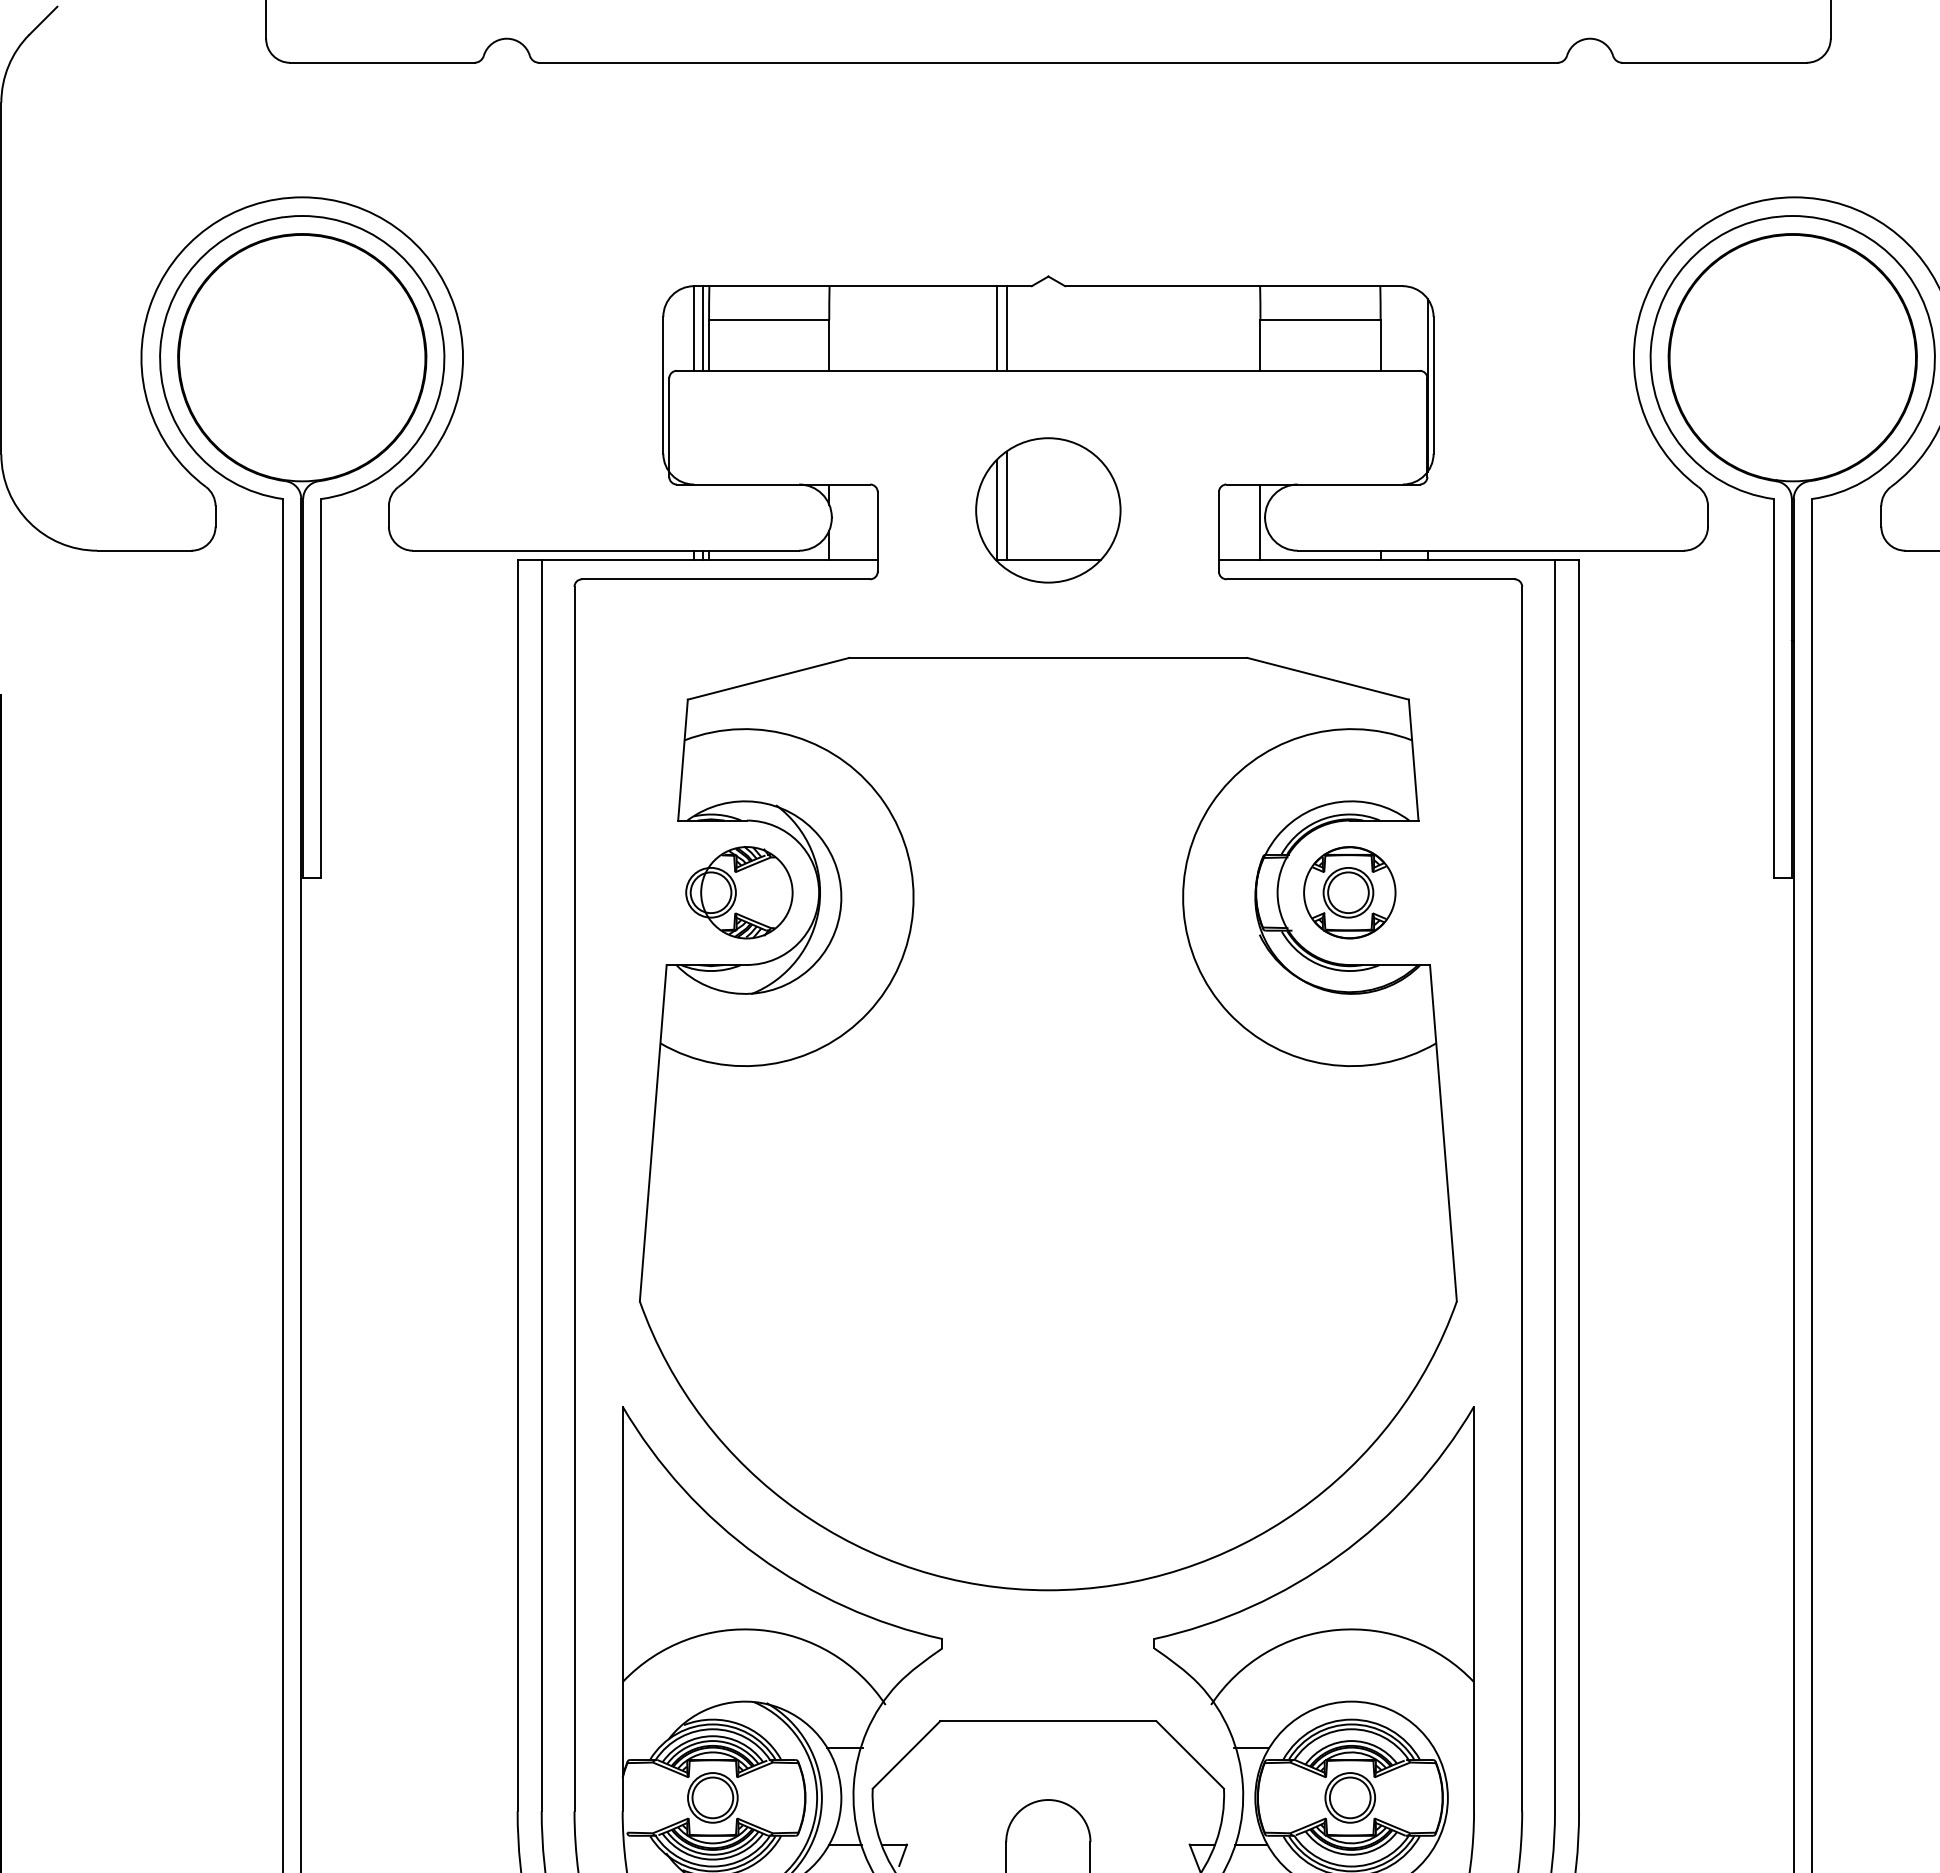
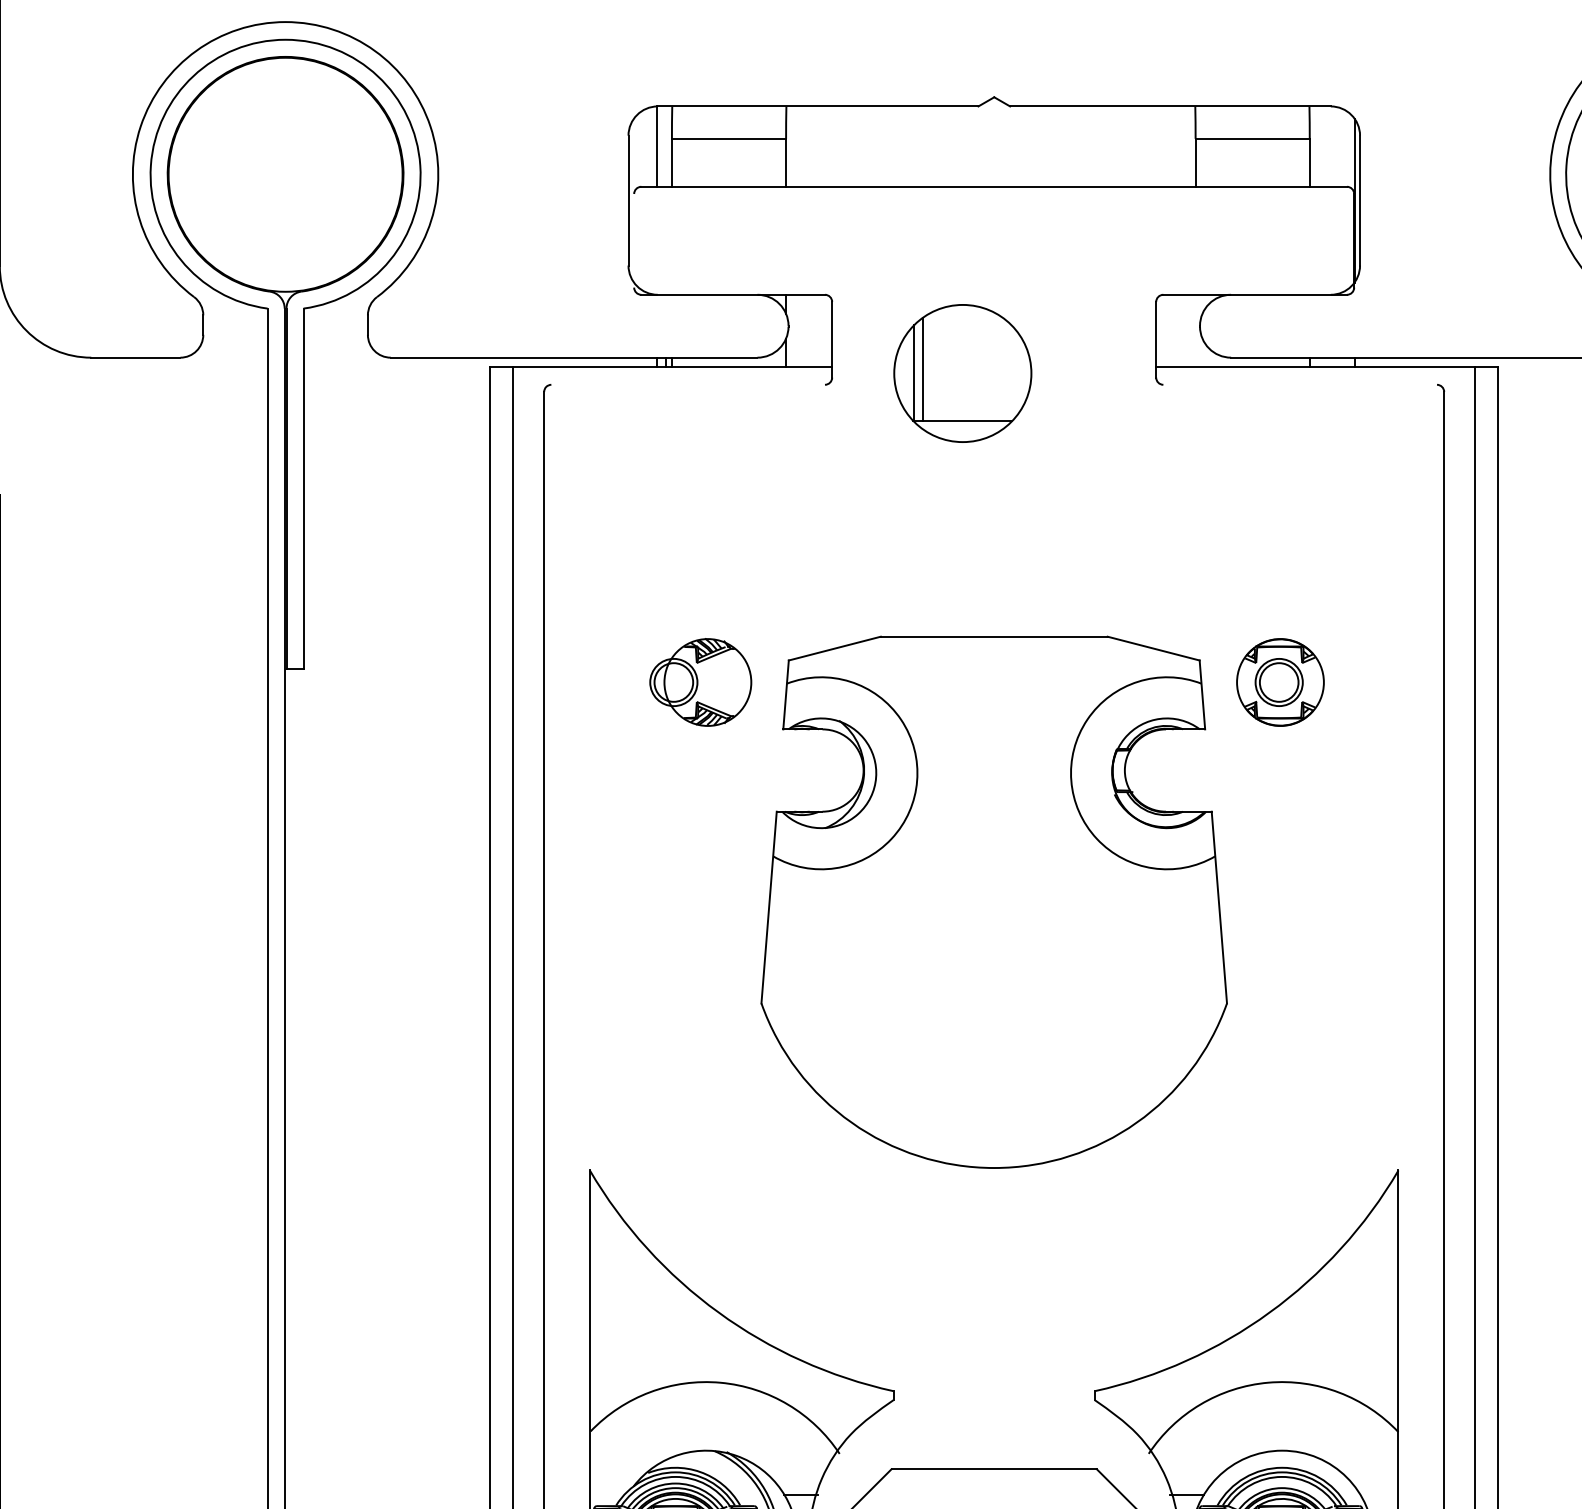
line: (703, 328) -> (666, 146), removed
line: (996, 328) -> (944, 146), removed
line: (1006, 328) -> (954, 146), removed
line: (669, 427) -> (634, 240), removed
part: (1048, 510) -> (962, 373), moved
line: (1260, 522) -> (1195, 330), removed
line: (726, 579) -> (688, 385), removed
line: (1370, 579) -> (1300, 385), removed
part: (1048, 1124) -> (994, 902), size x0.6

